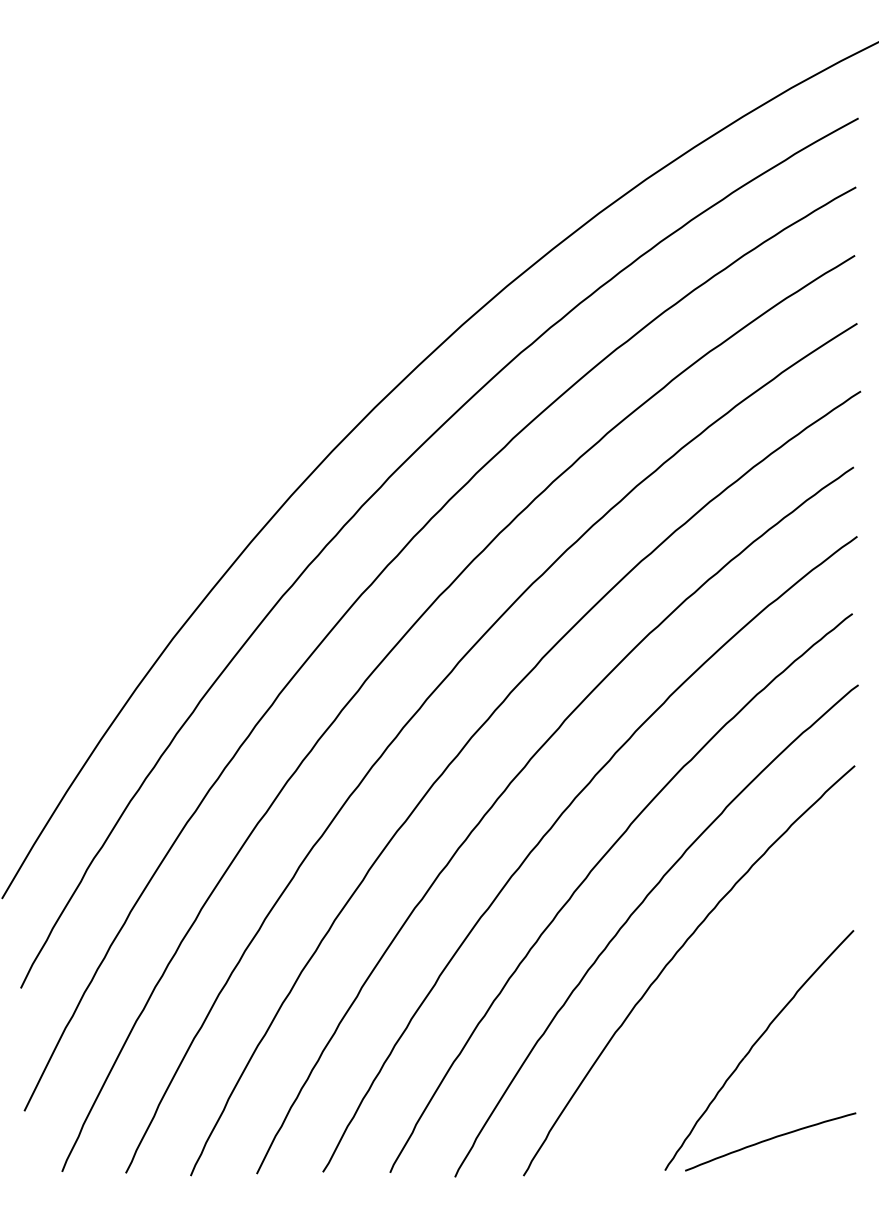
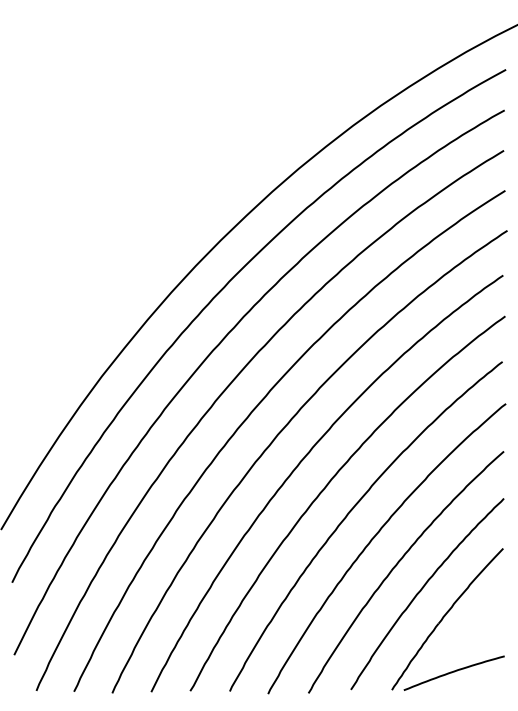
curve: (715, 1003) -> (421, 591), added

